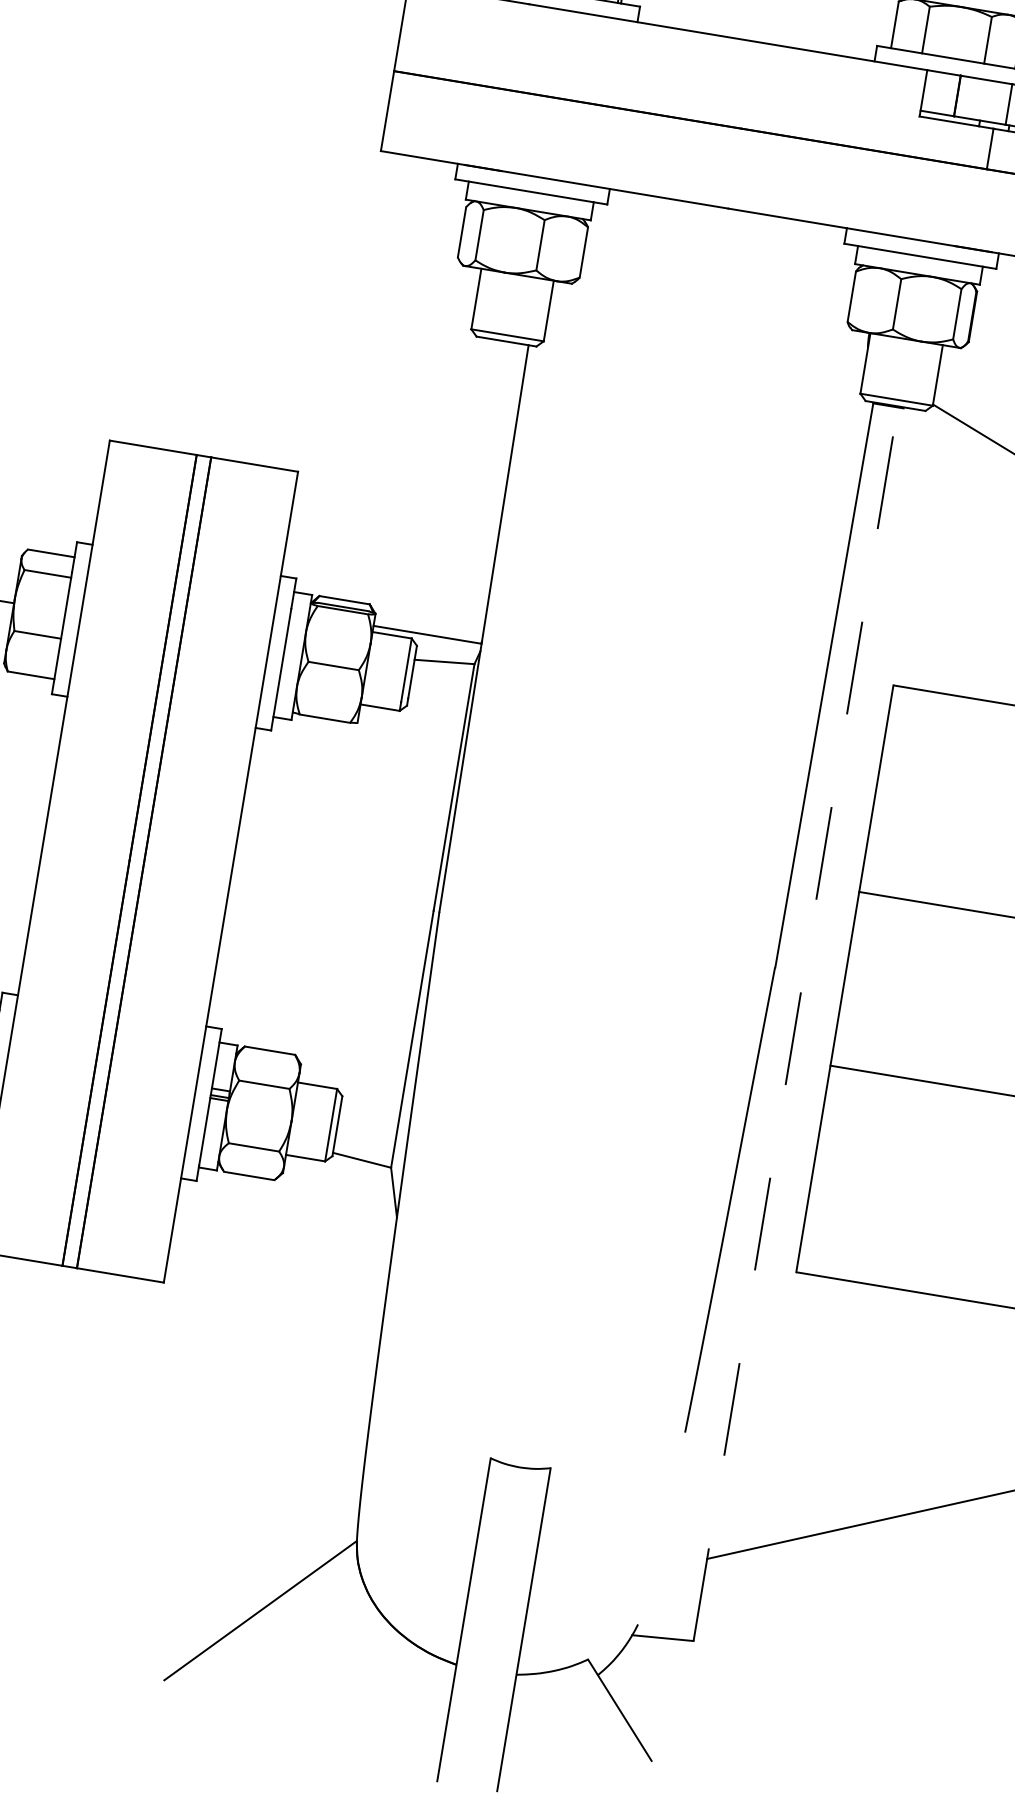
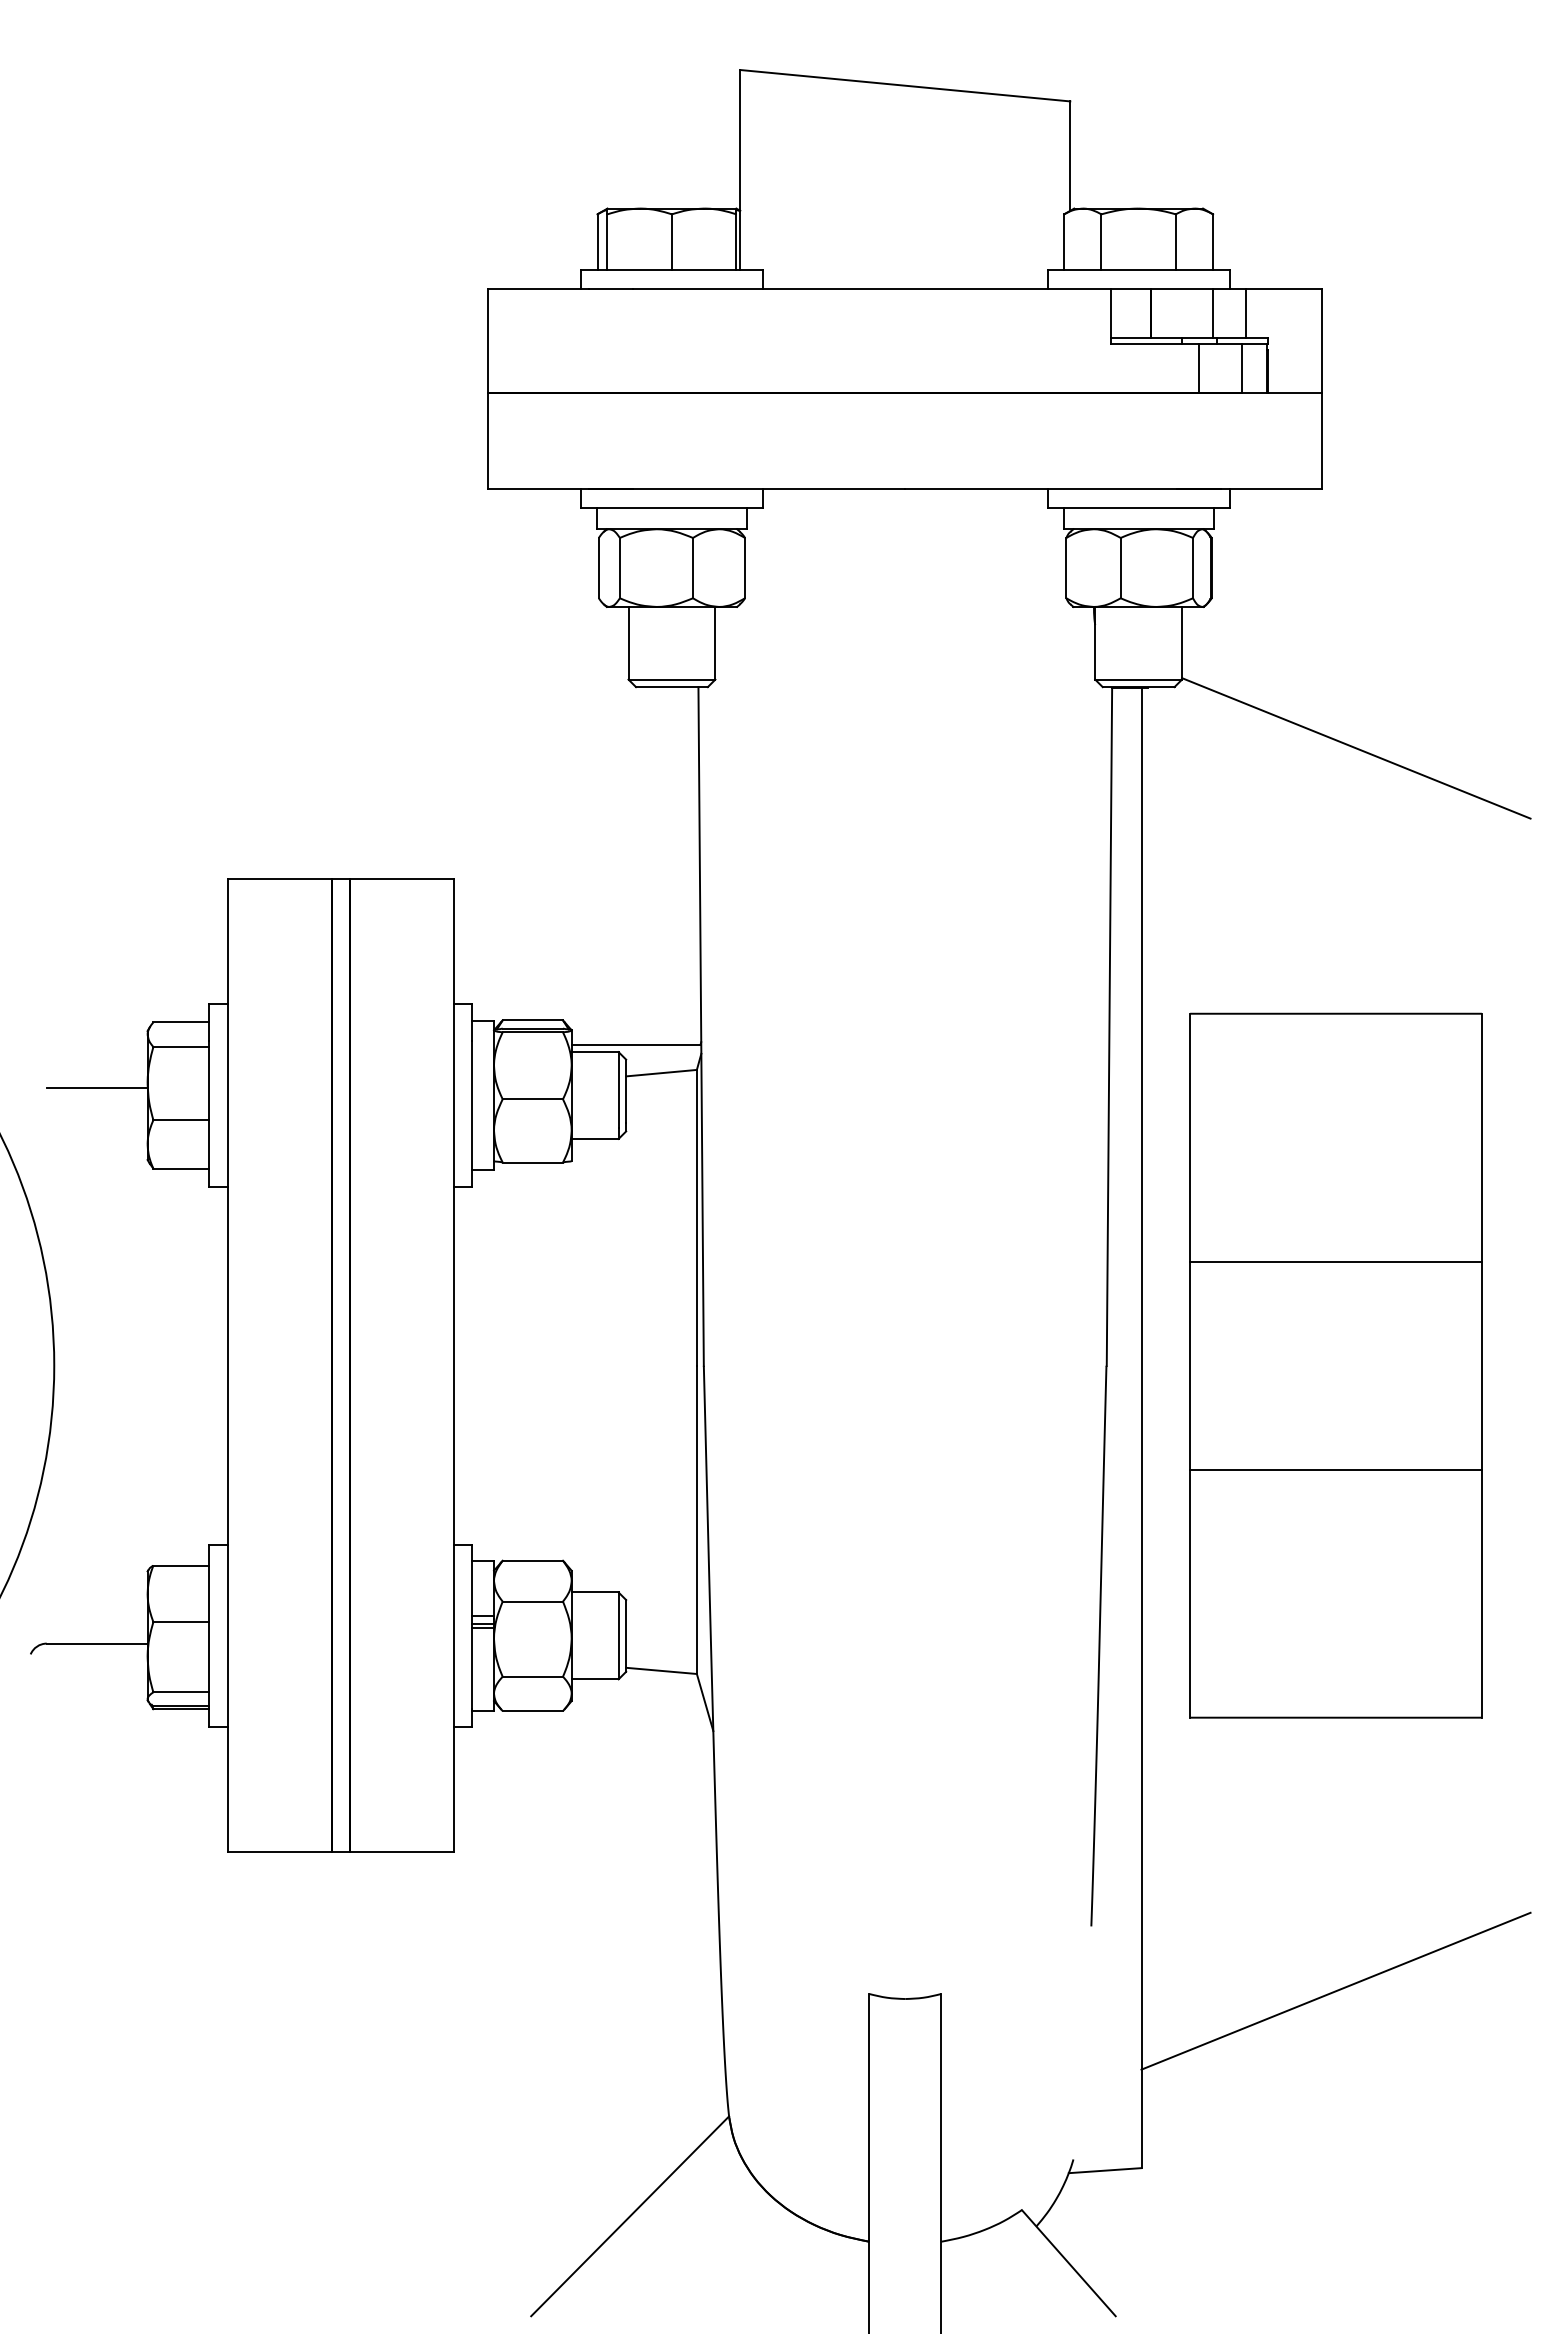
line: (795, 1024) -> (1141, 1428), dashed -> solid

